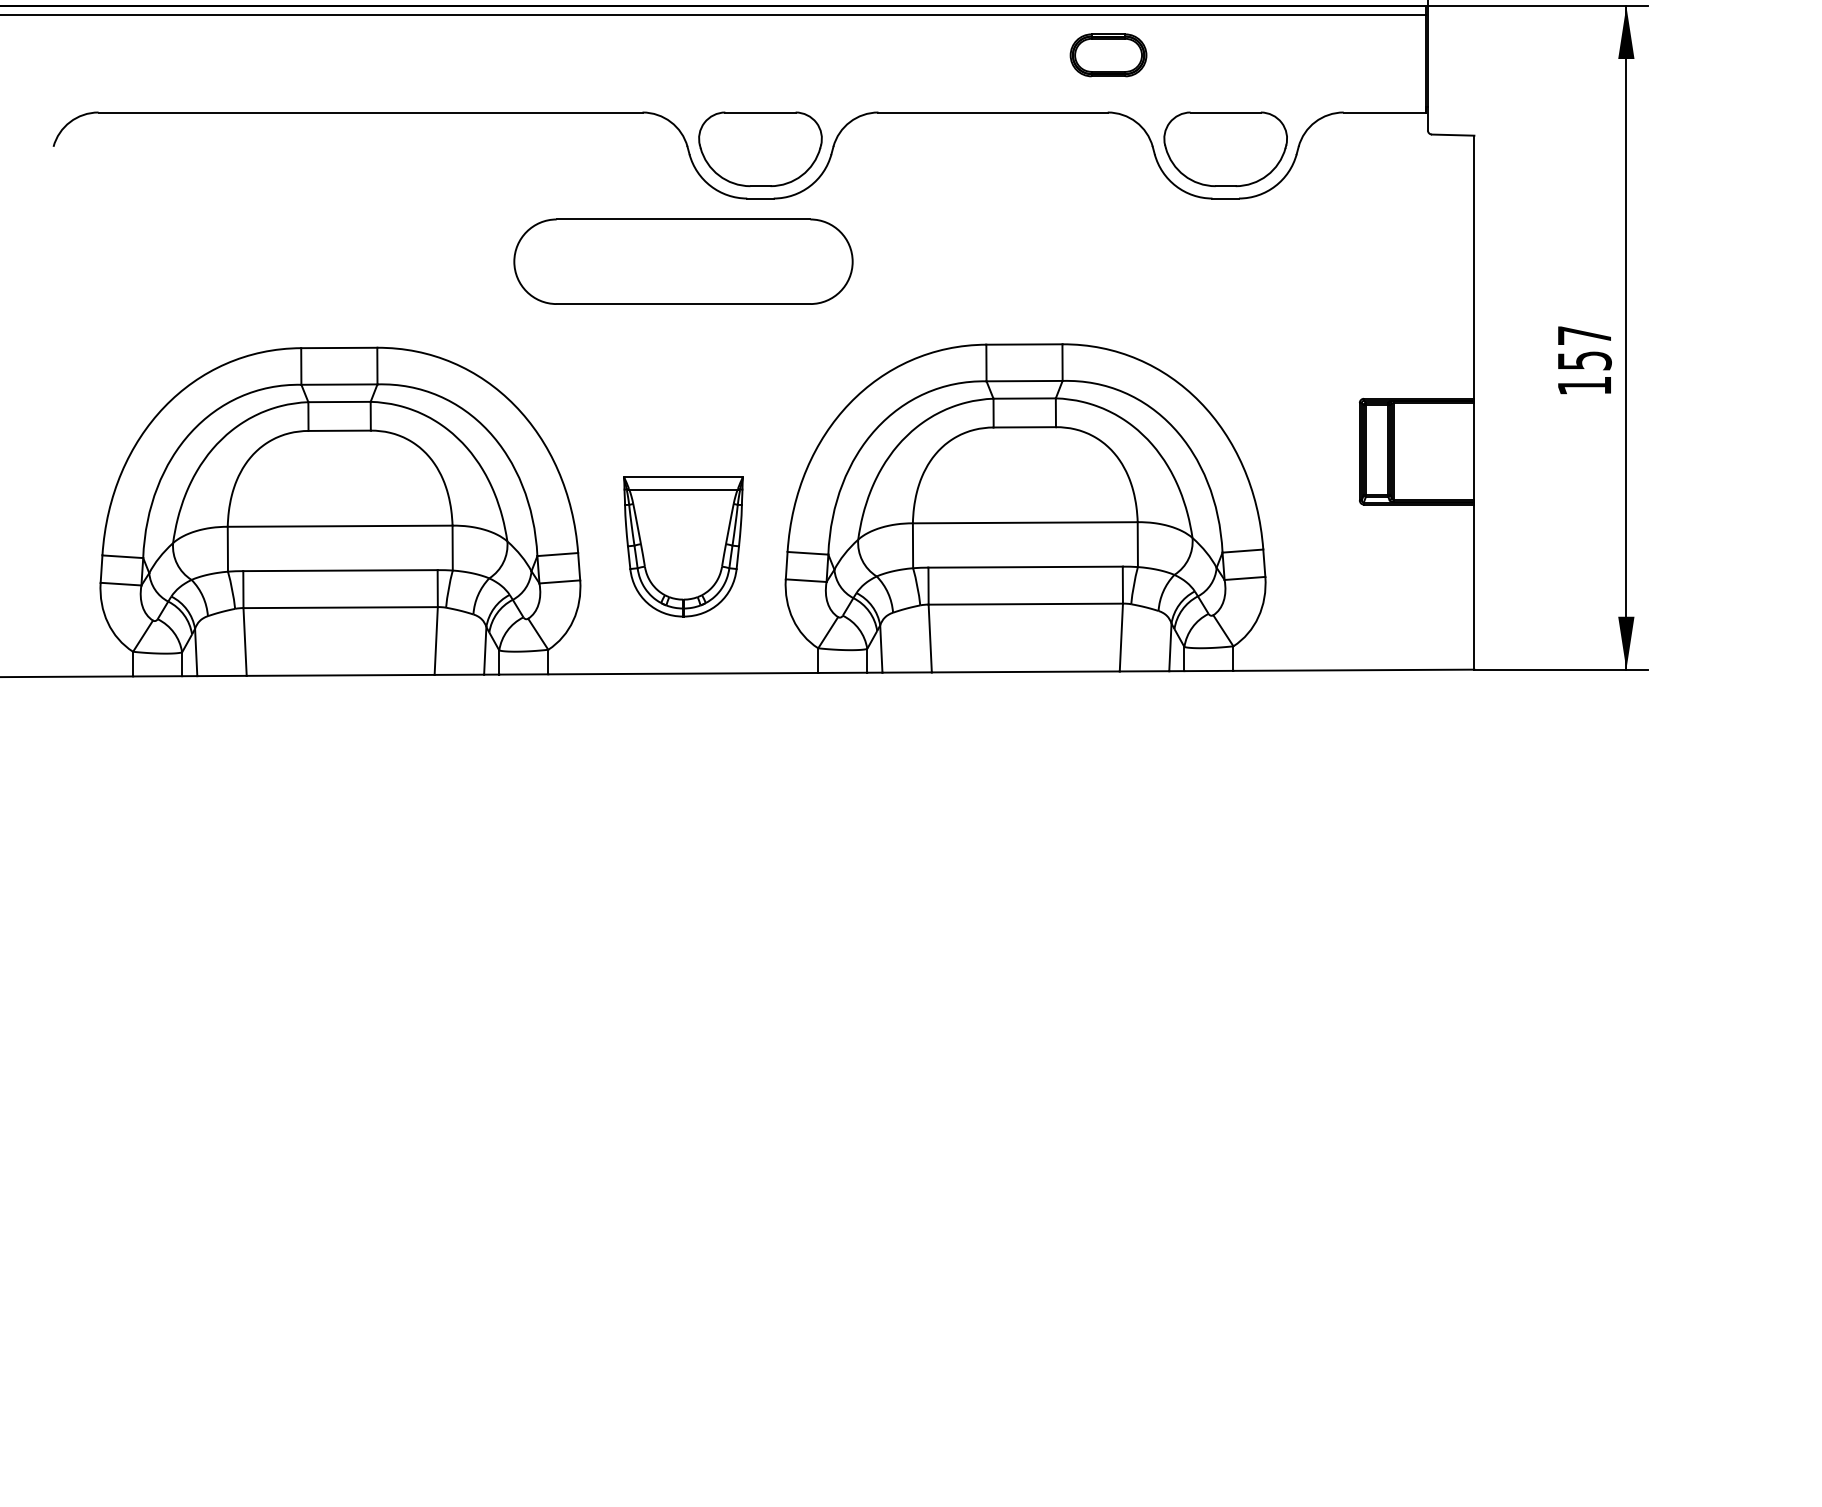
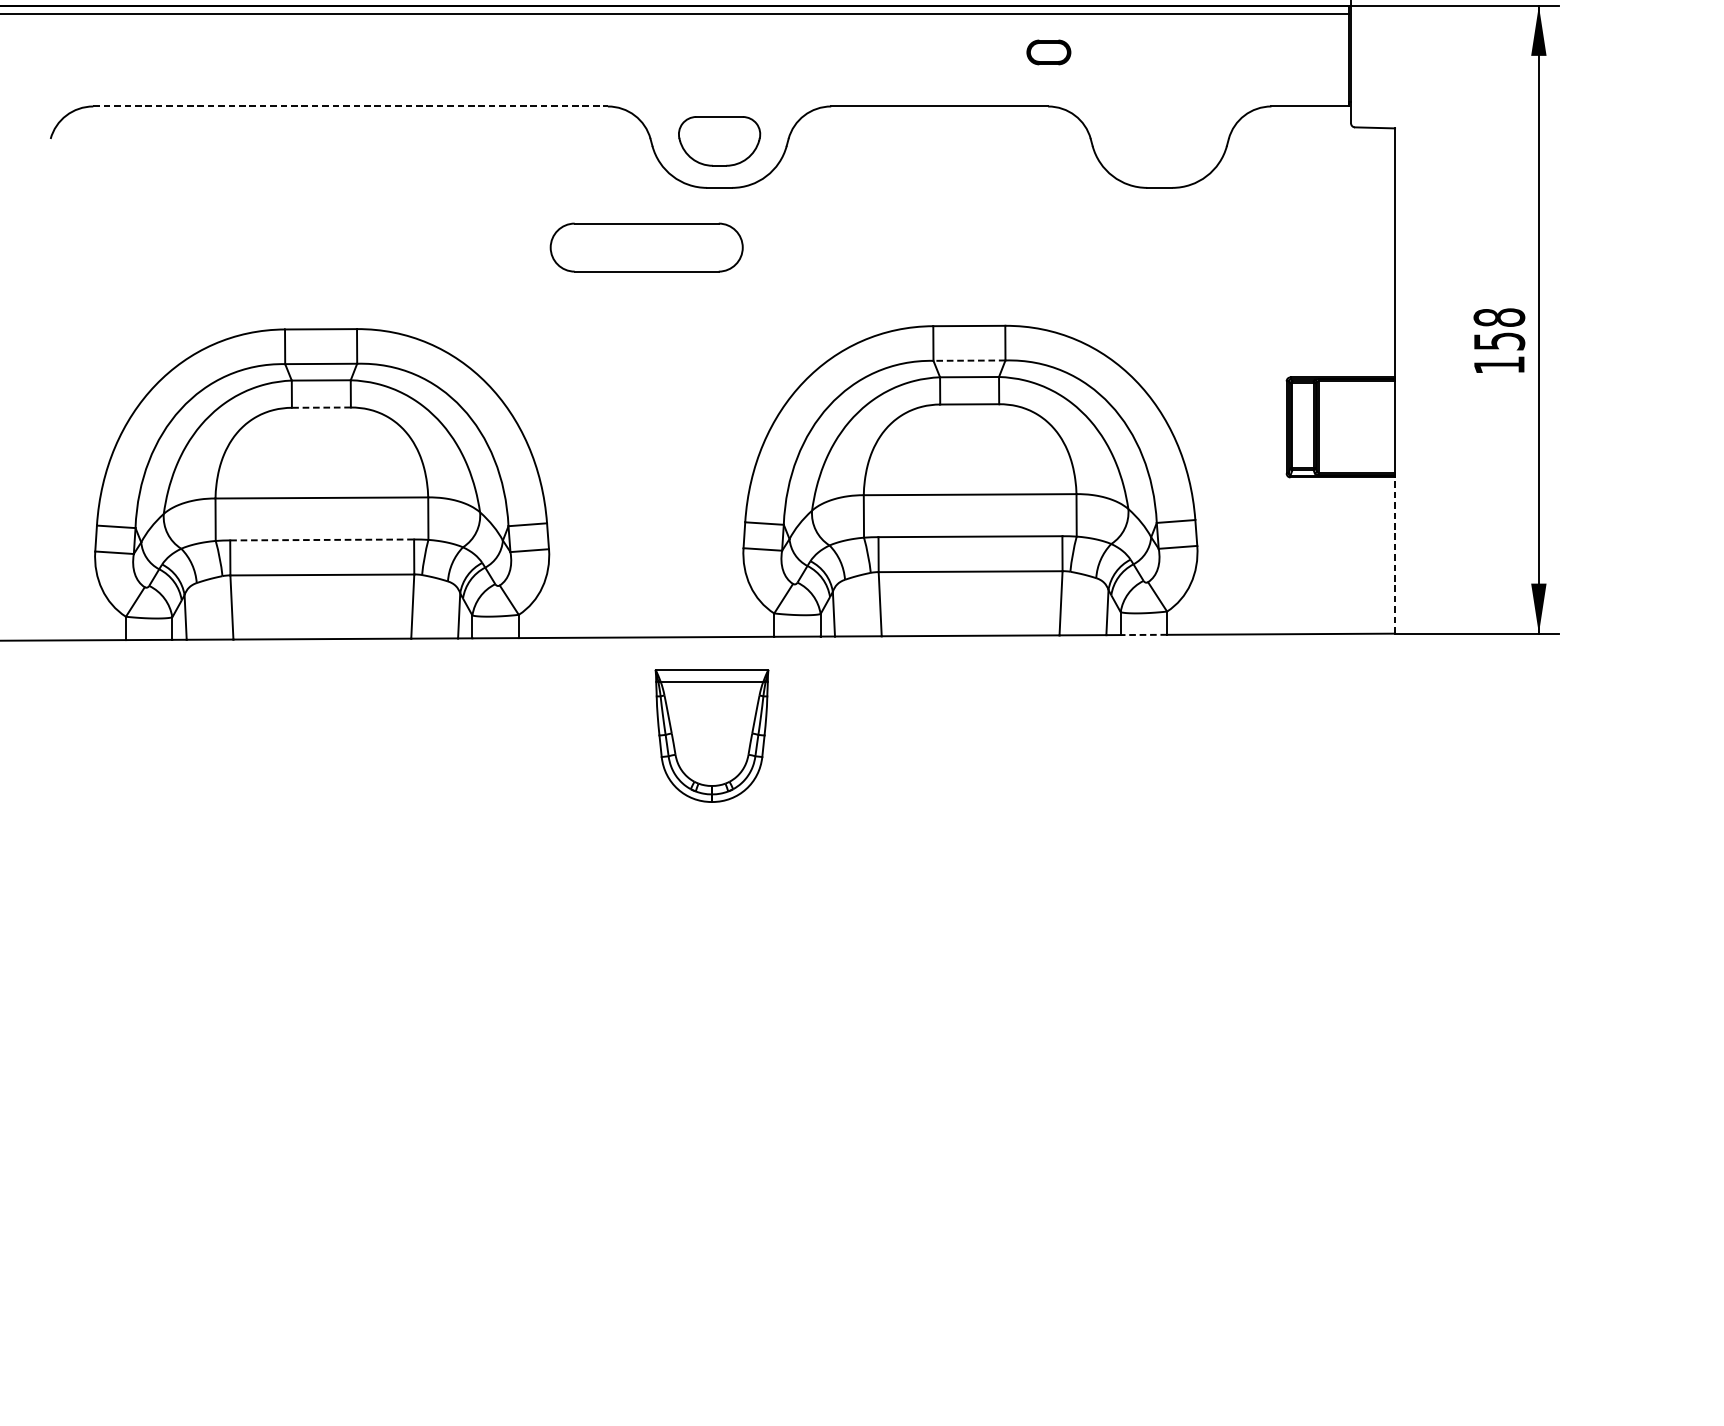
part: (1108, 55) -> (1048, 52), size x0.6
line: (370, 112) -> (350, 106), solid -> dashed
part: (760, 149) -> (719, 141), size x0.7
part: (1225, 149) -> (1159, 141), removed
part: (683, 261) -> (646, 247), size x0.6
text: (1584, 335) -> (1499, 317), 157 -> 158
line: (1024, 381) -> (969, 361), solid -> dashed
line: (339, 430) -> (321, 407), solid -> dashed
part: (683, 546) -> (712, 735), moved
line: (340, 570) -> (322, 539), solid -> dashed
line: (1474, 587) -> (1395, 555), solid -> dashed
line: (1208, 671) -> (1143, 635), solid -> dashed

